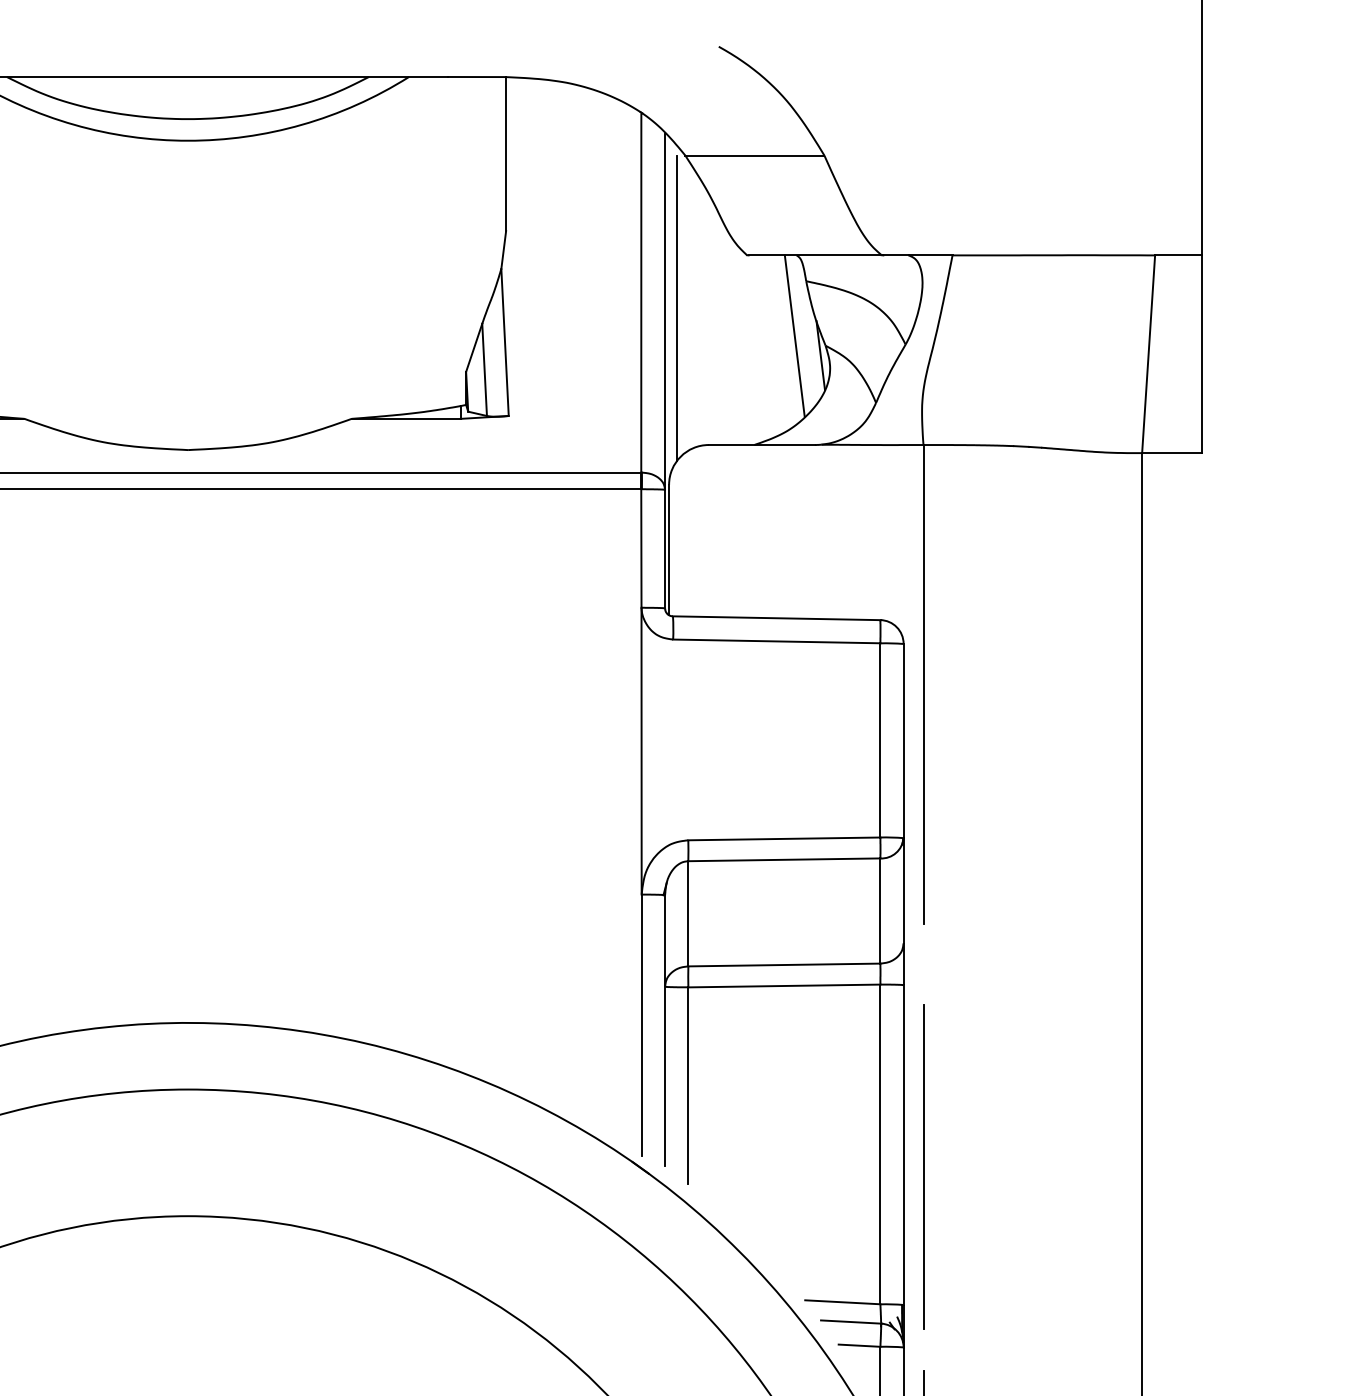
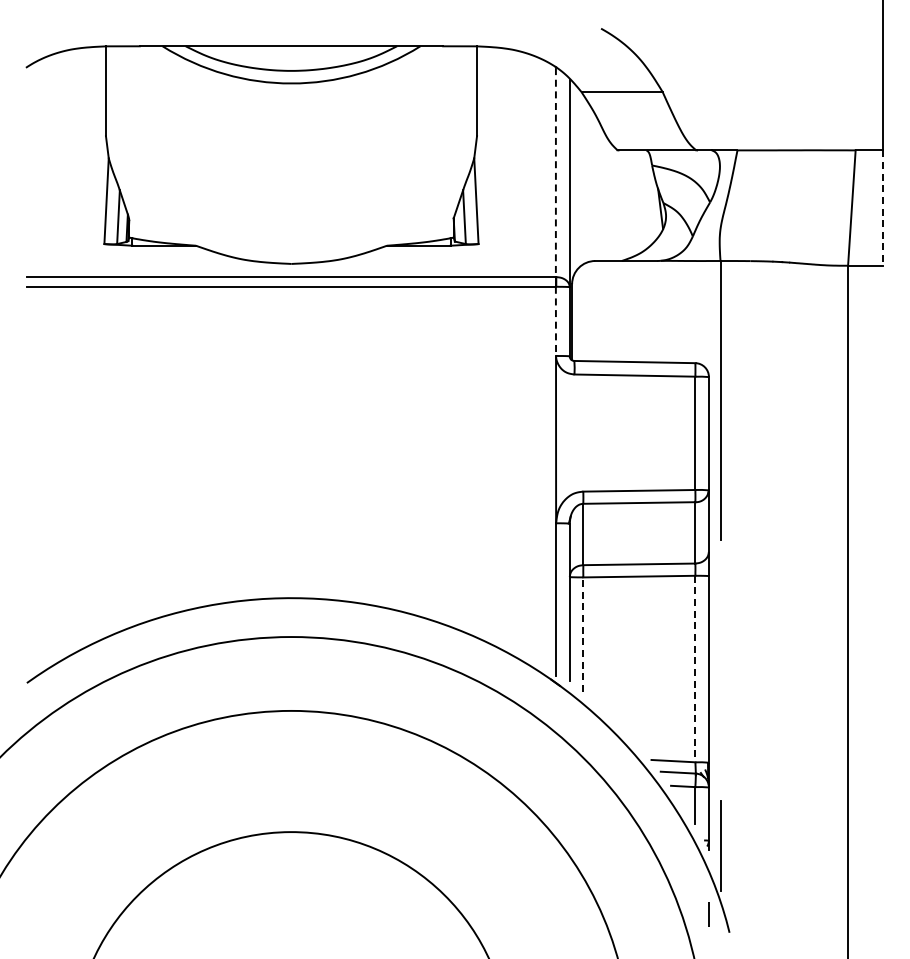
line: (640, 295) -> (555, 173), solid -> dashed
line: (676, 308) -> (576, 181), removed
line: (794, 336) -> (645, 197), removed
line: (1201, 355) -> (882, 208), solid -> dashed
line: (640, 548) -> (555, 321), solid -> dashed
line: (688, 1085) -> (583, 634), solid -> dashed
line: (880, 1145) -> (695, 669), solid -> dashed
line: (923, 1165) -> (720, 681), removed

